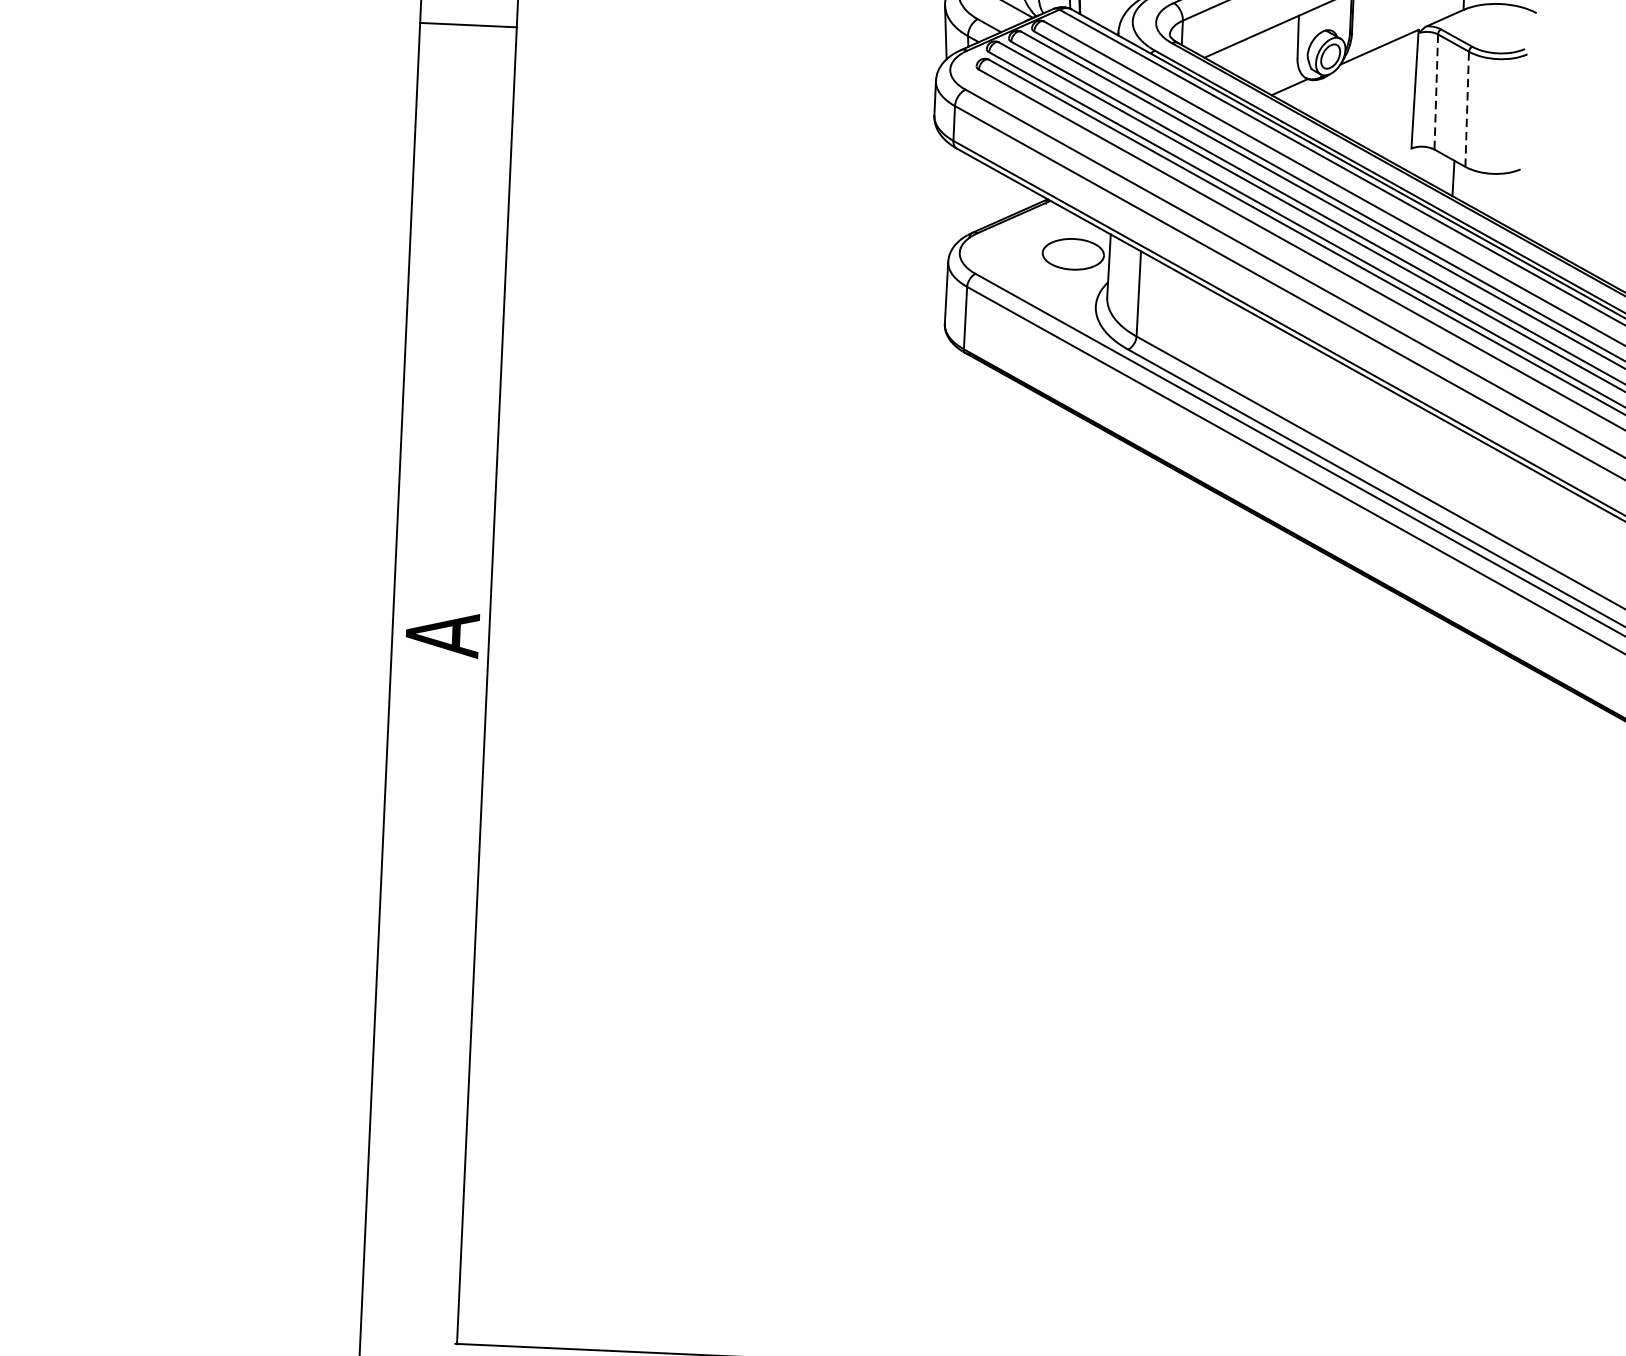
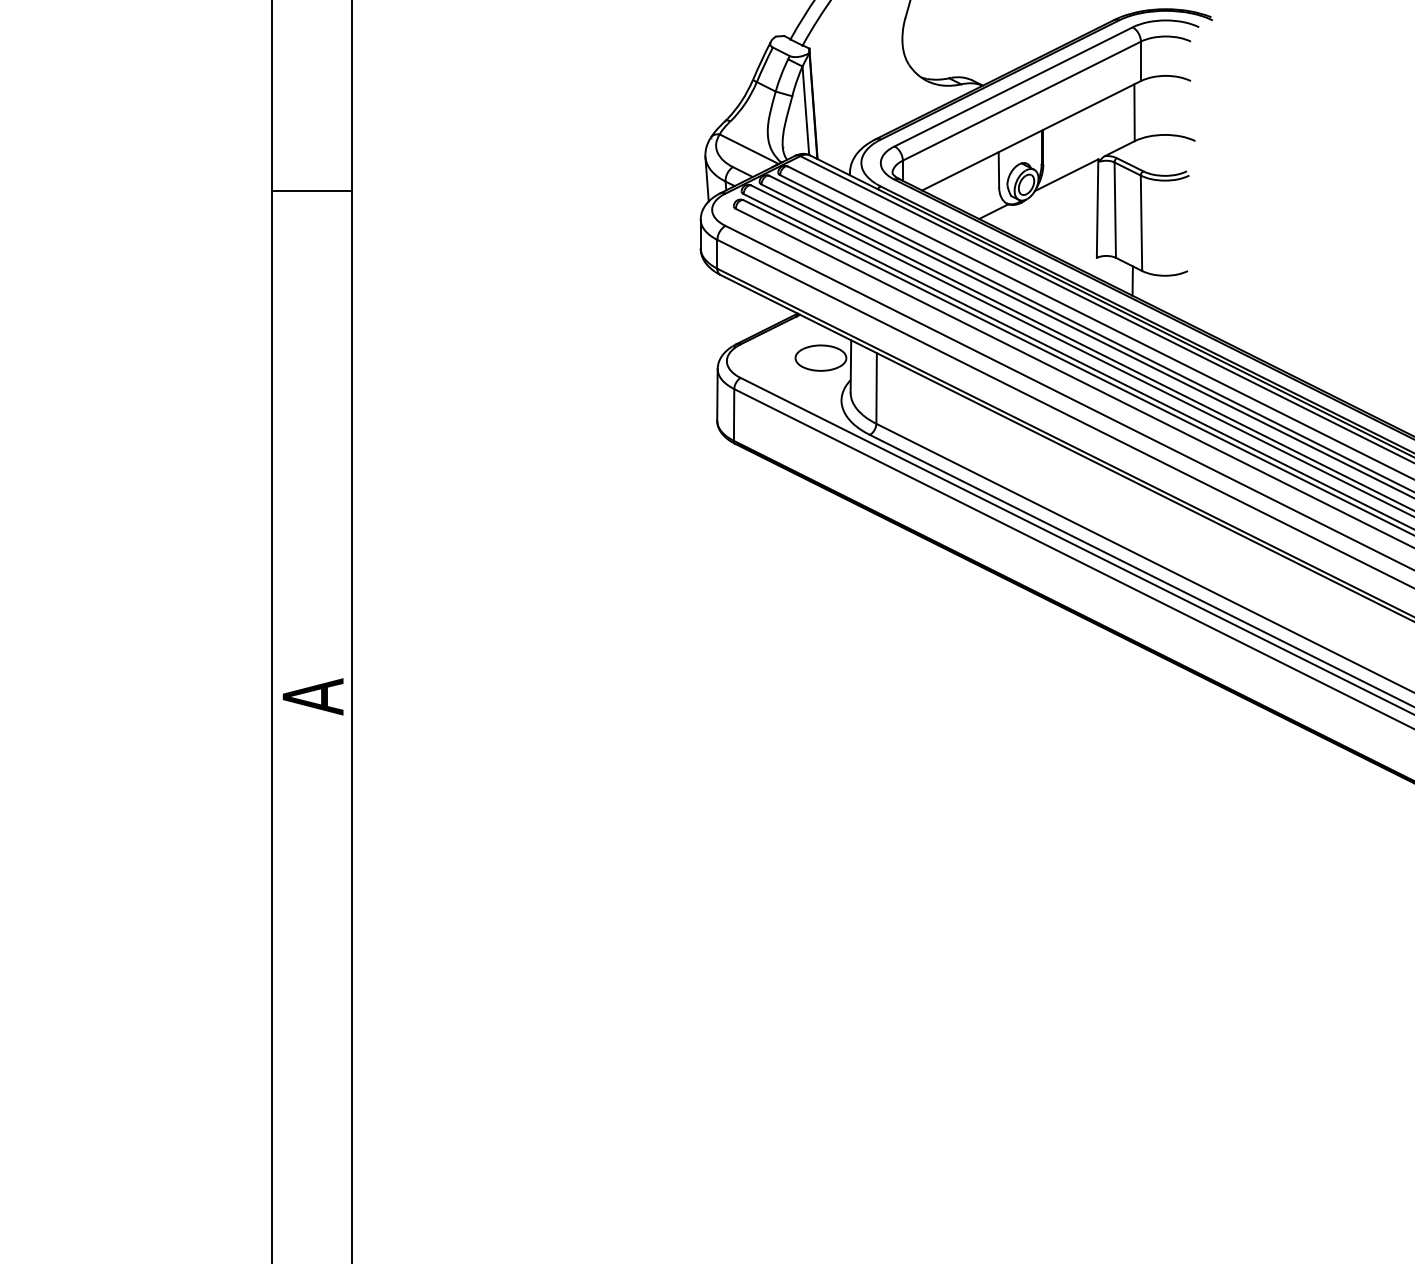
line: (1436, 92) -> (1115, 210), dashed -> solid
line: (1467, 109) -> (1141, 223), dashed -> solid

